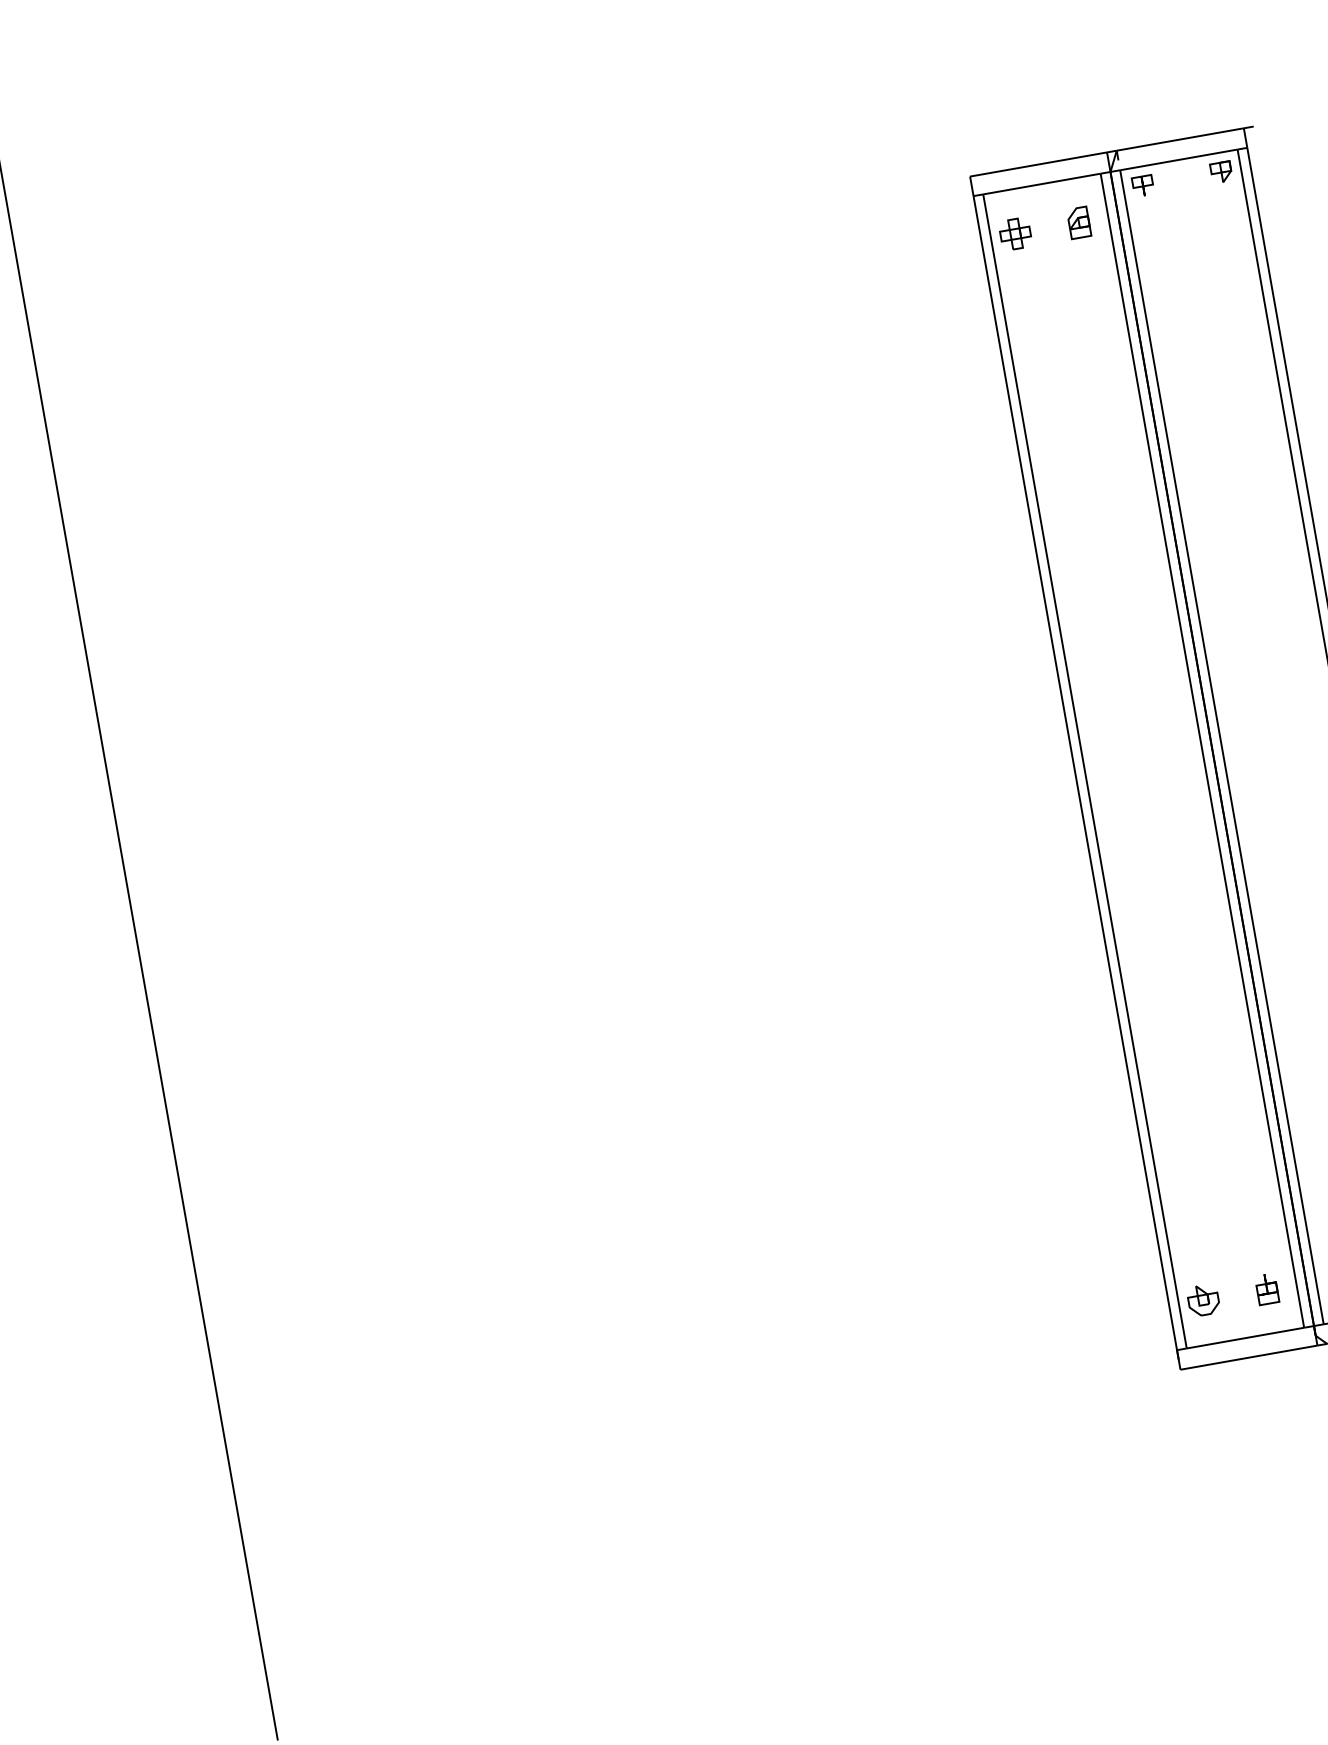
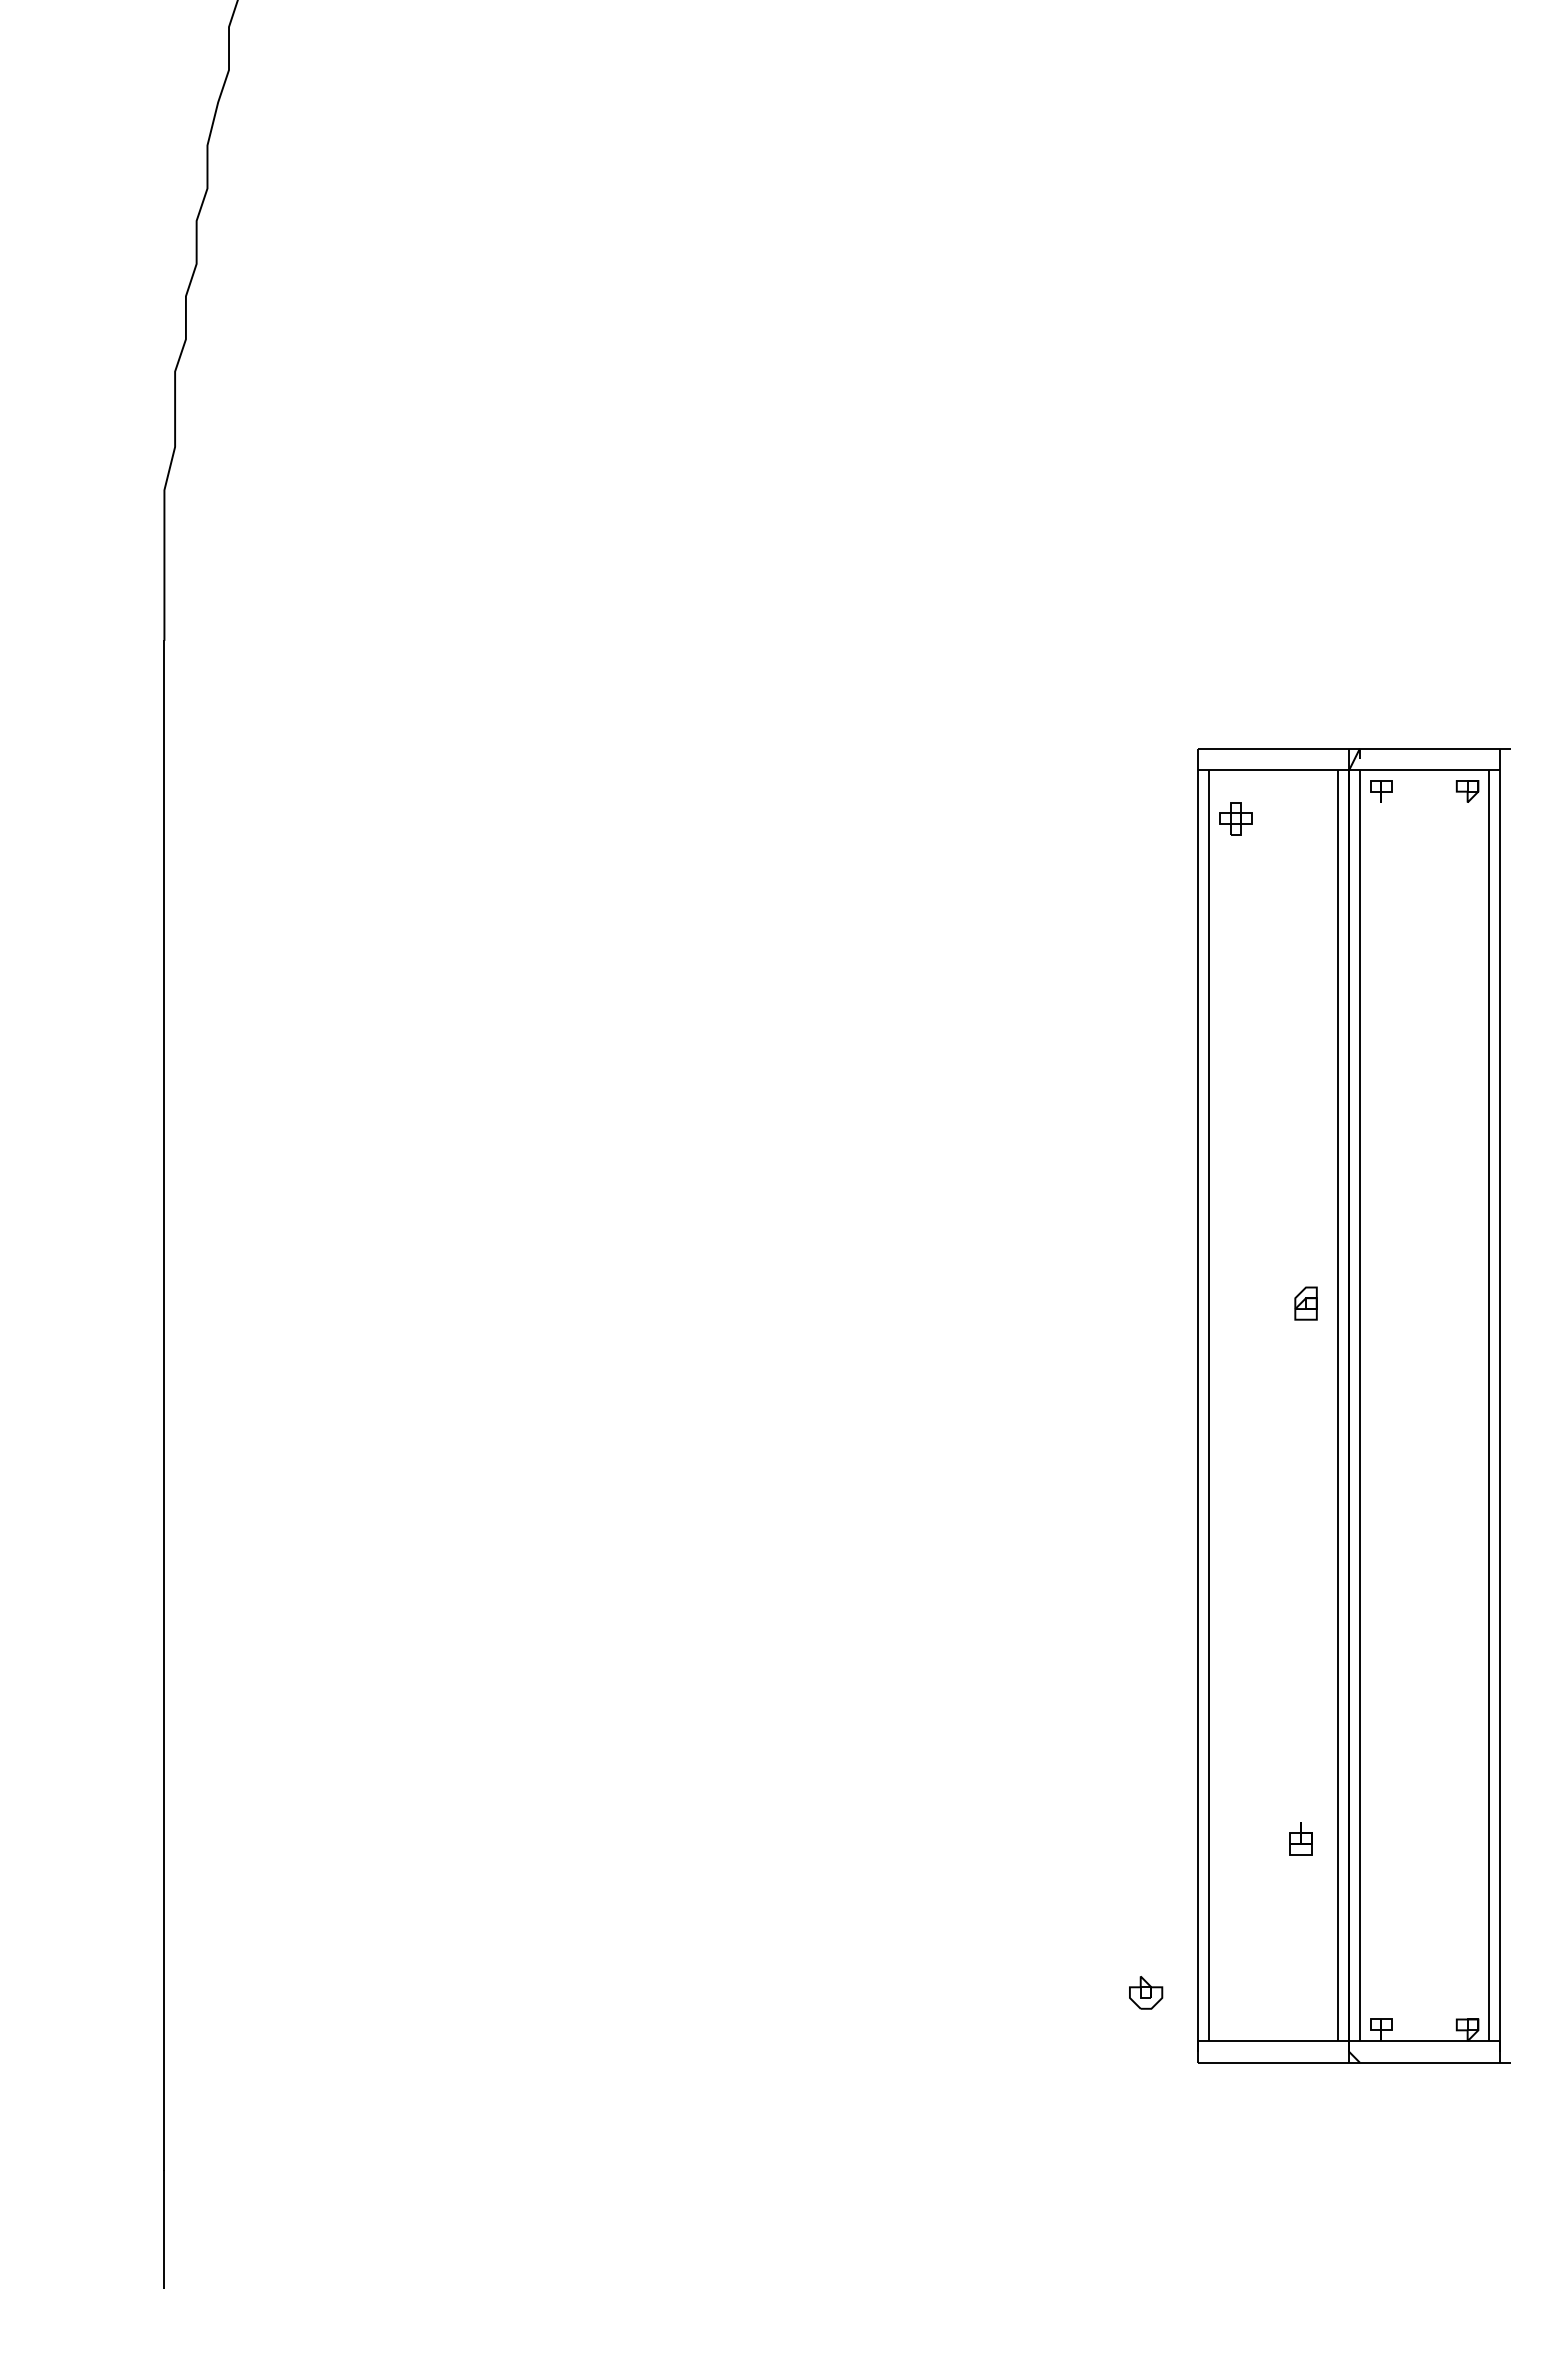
part: (1078, 222) -> (1305, 1303), moved
part: (1266, 1288) -> (1300, 1838), moved
part: (1203, 1299) -> (1146, 1992), moved

